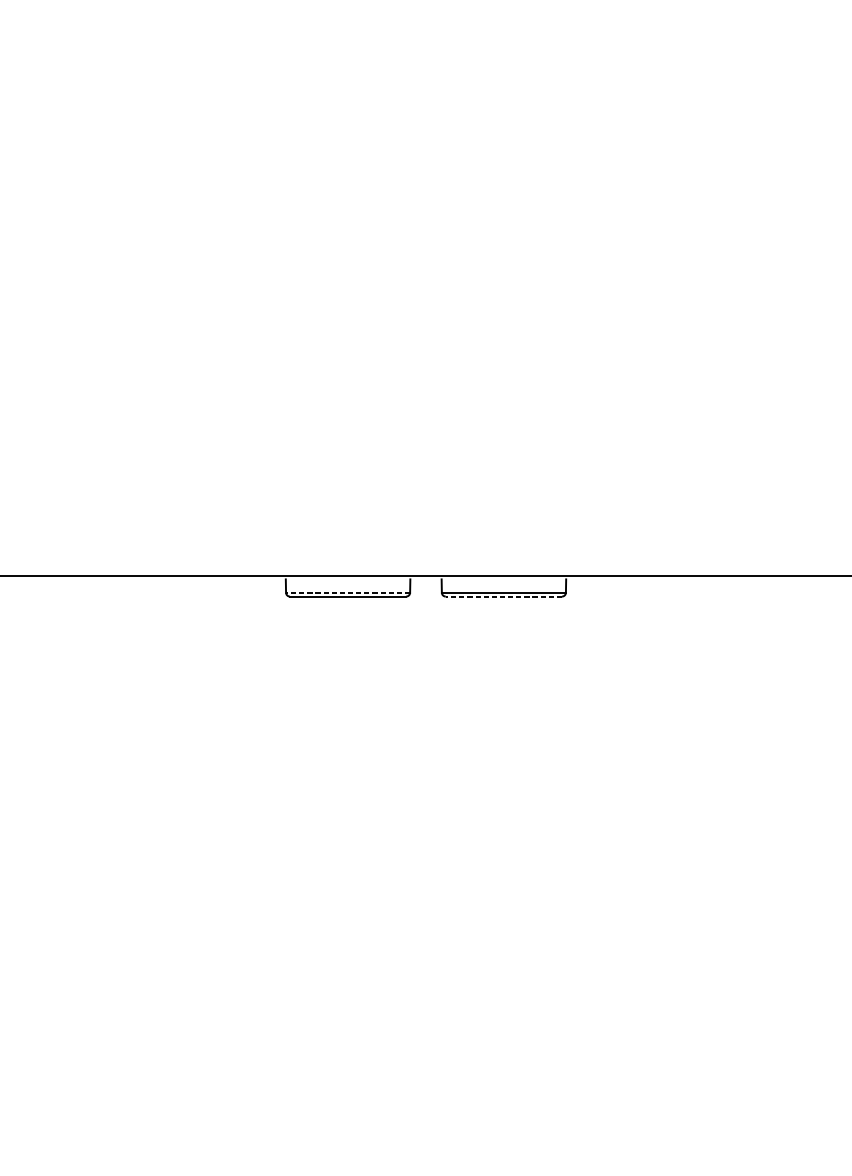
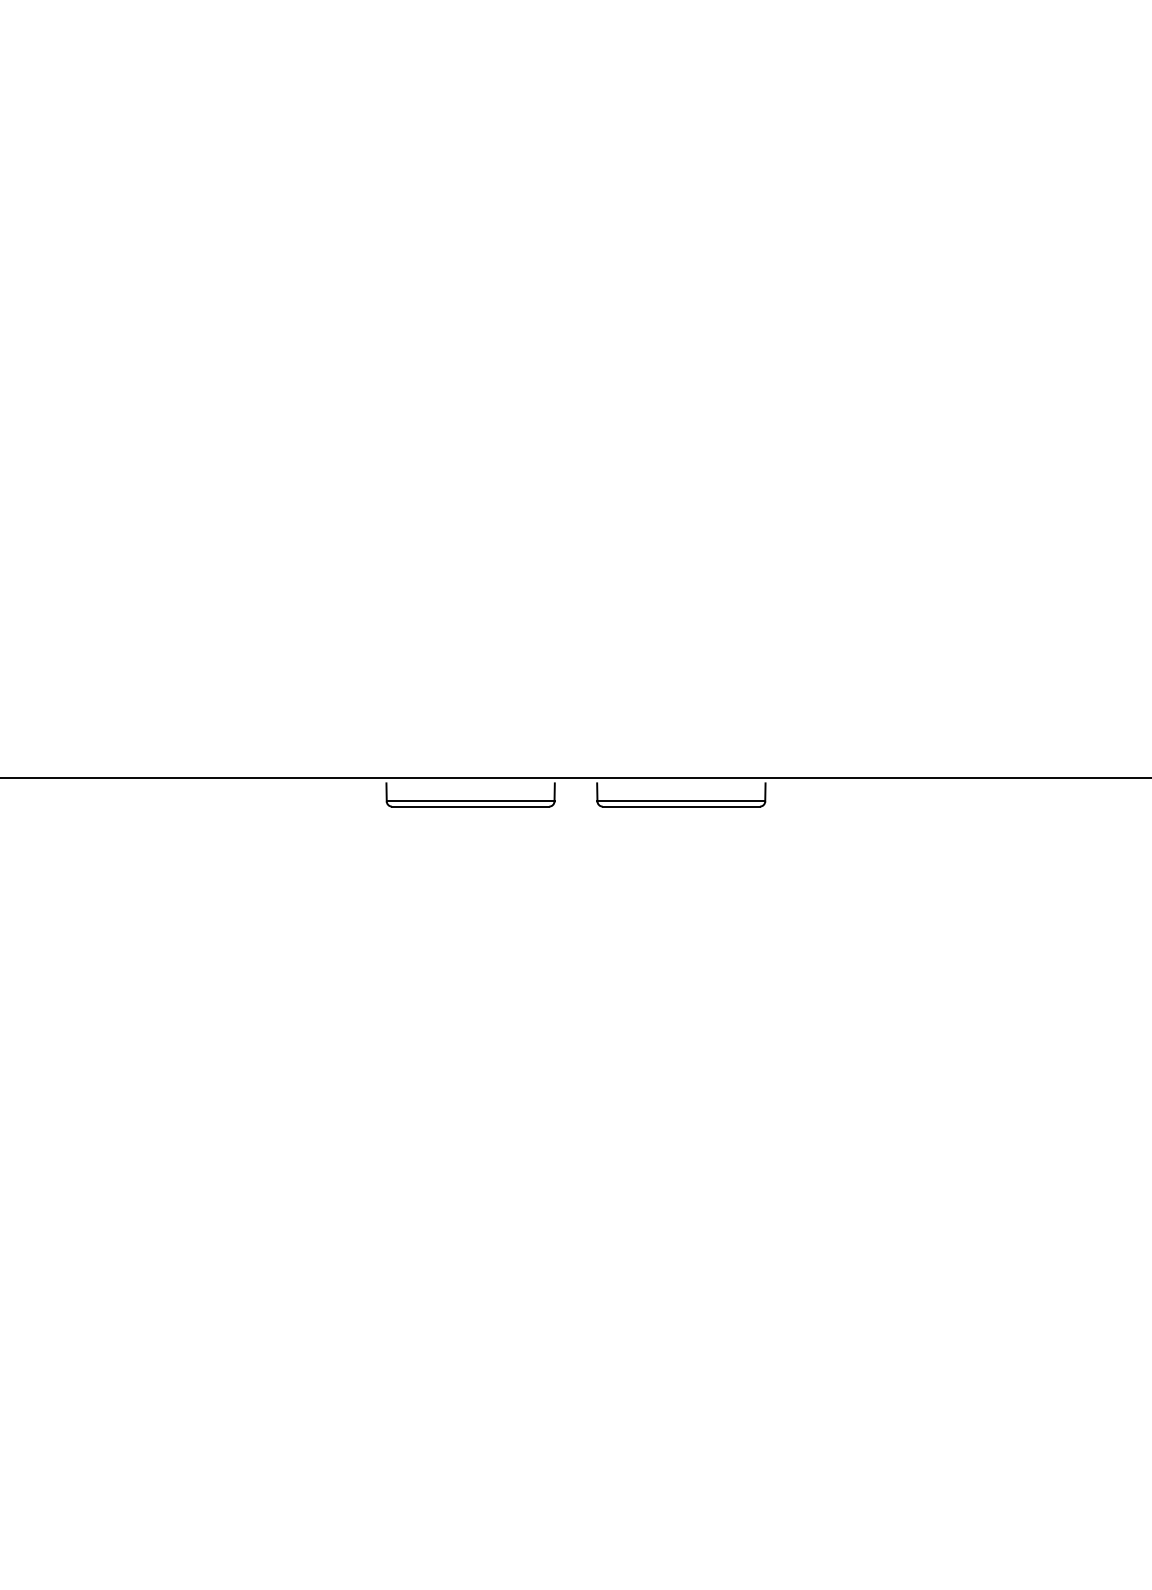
line: (347, 592) -> (470, 801), dashed -> solid
line: (504, 596) -> (681, 806), dashed -> solid

